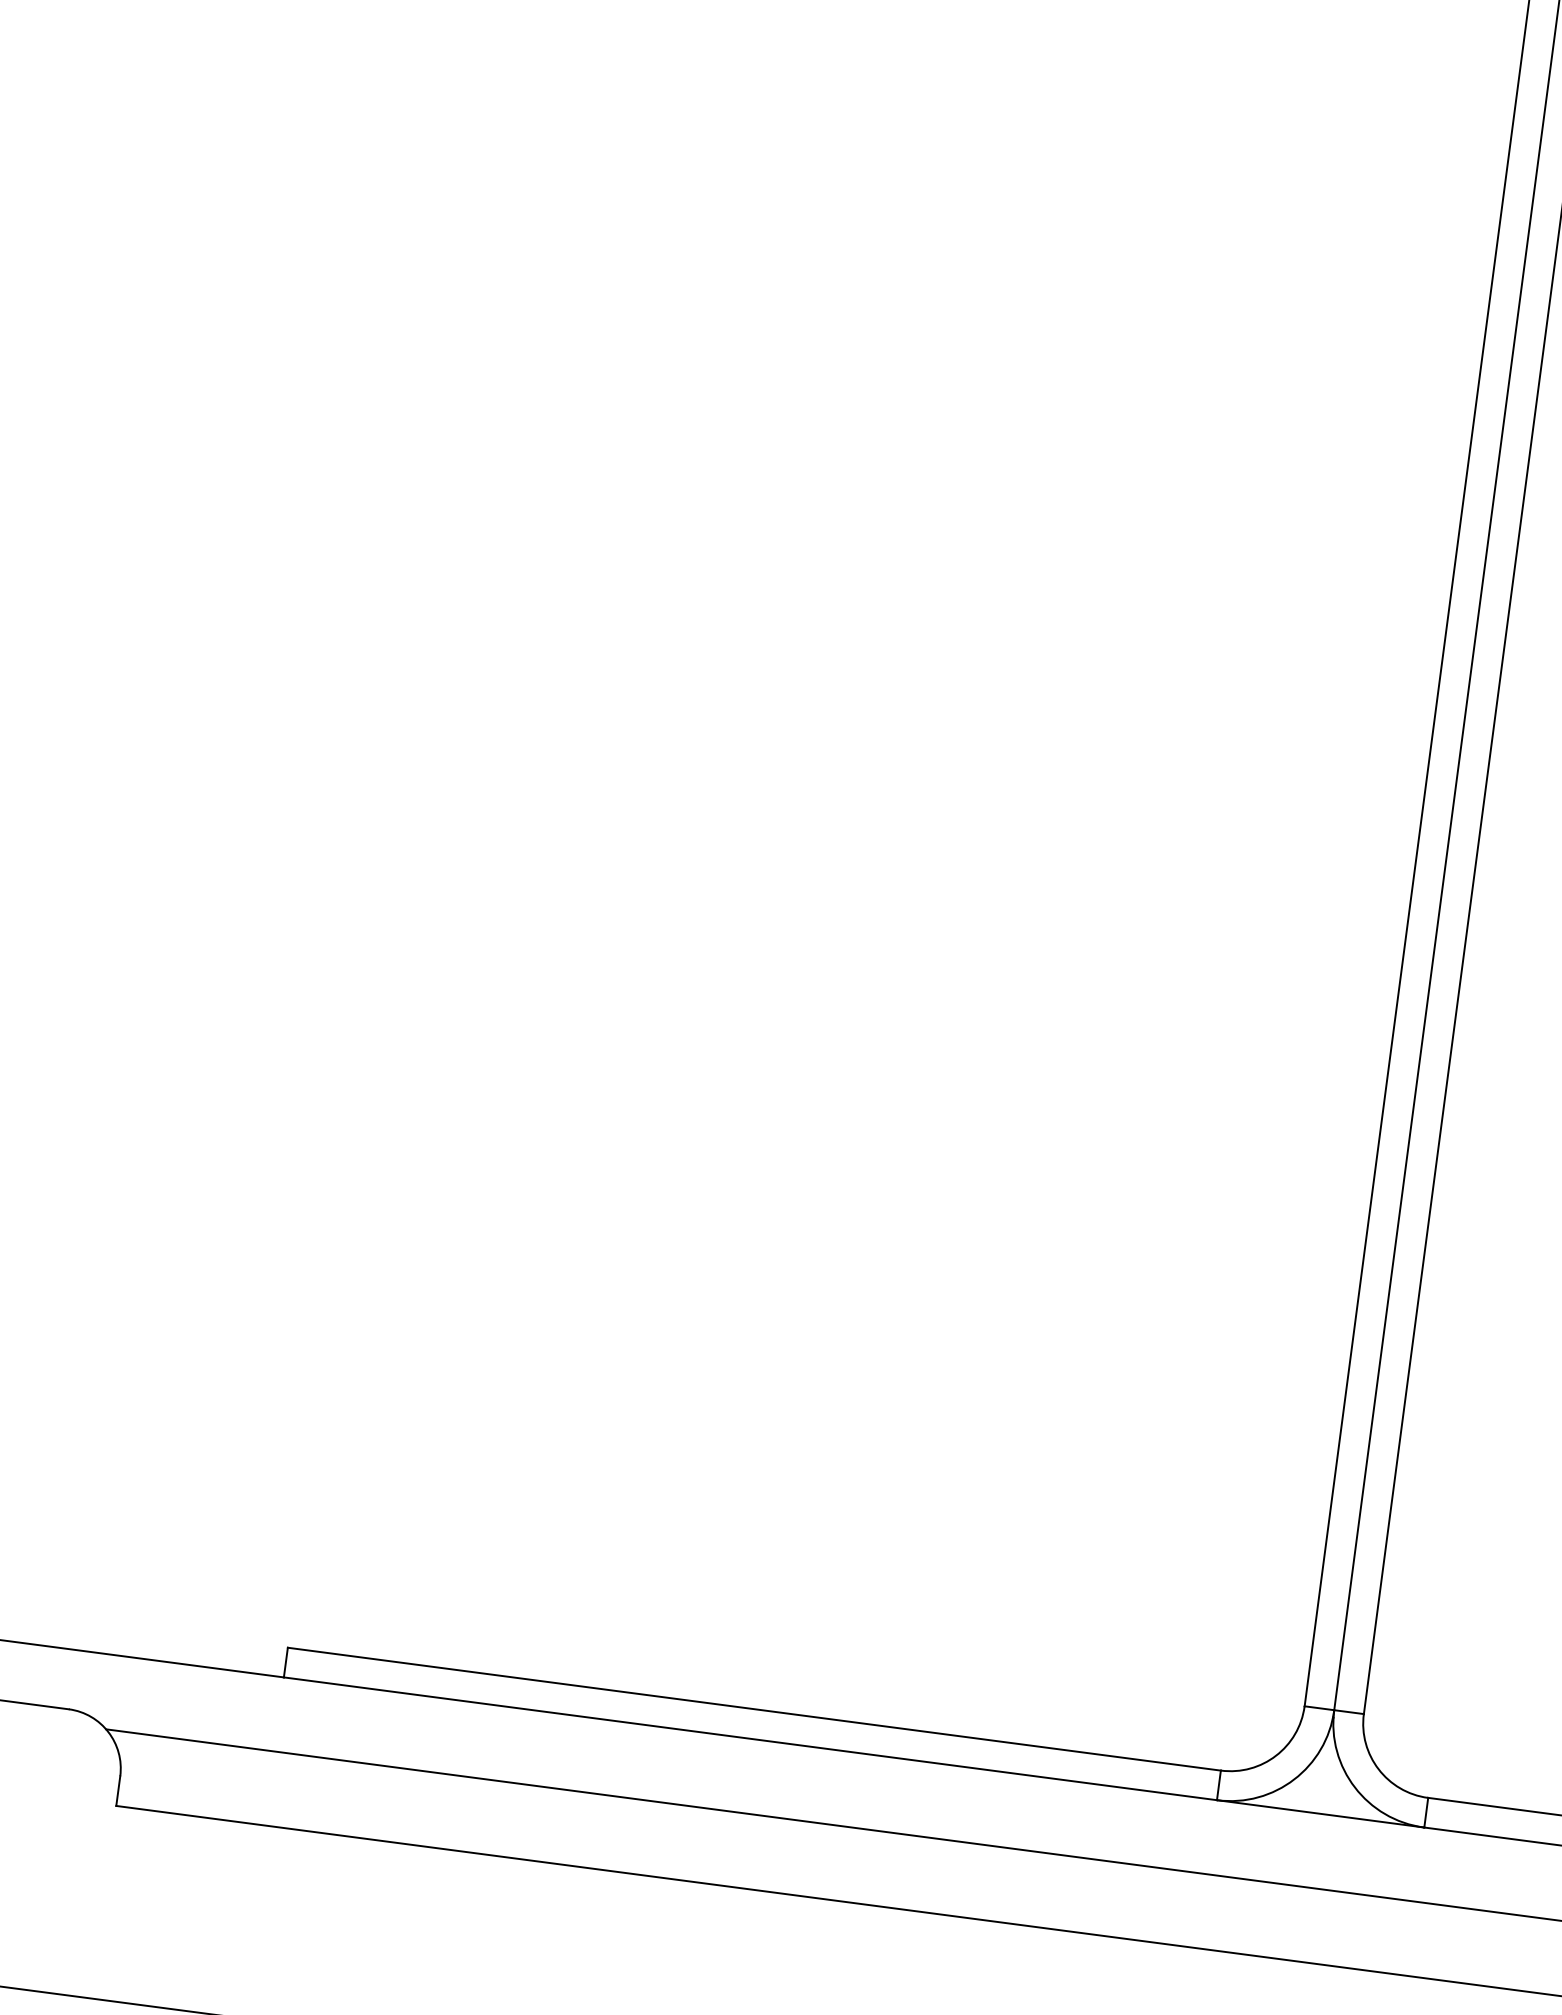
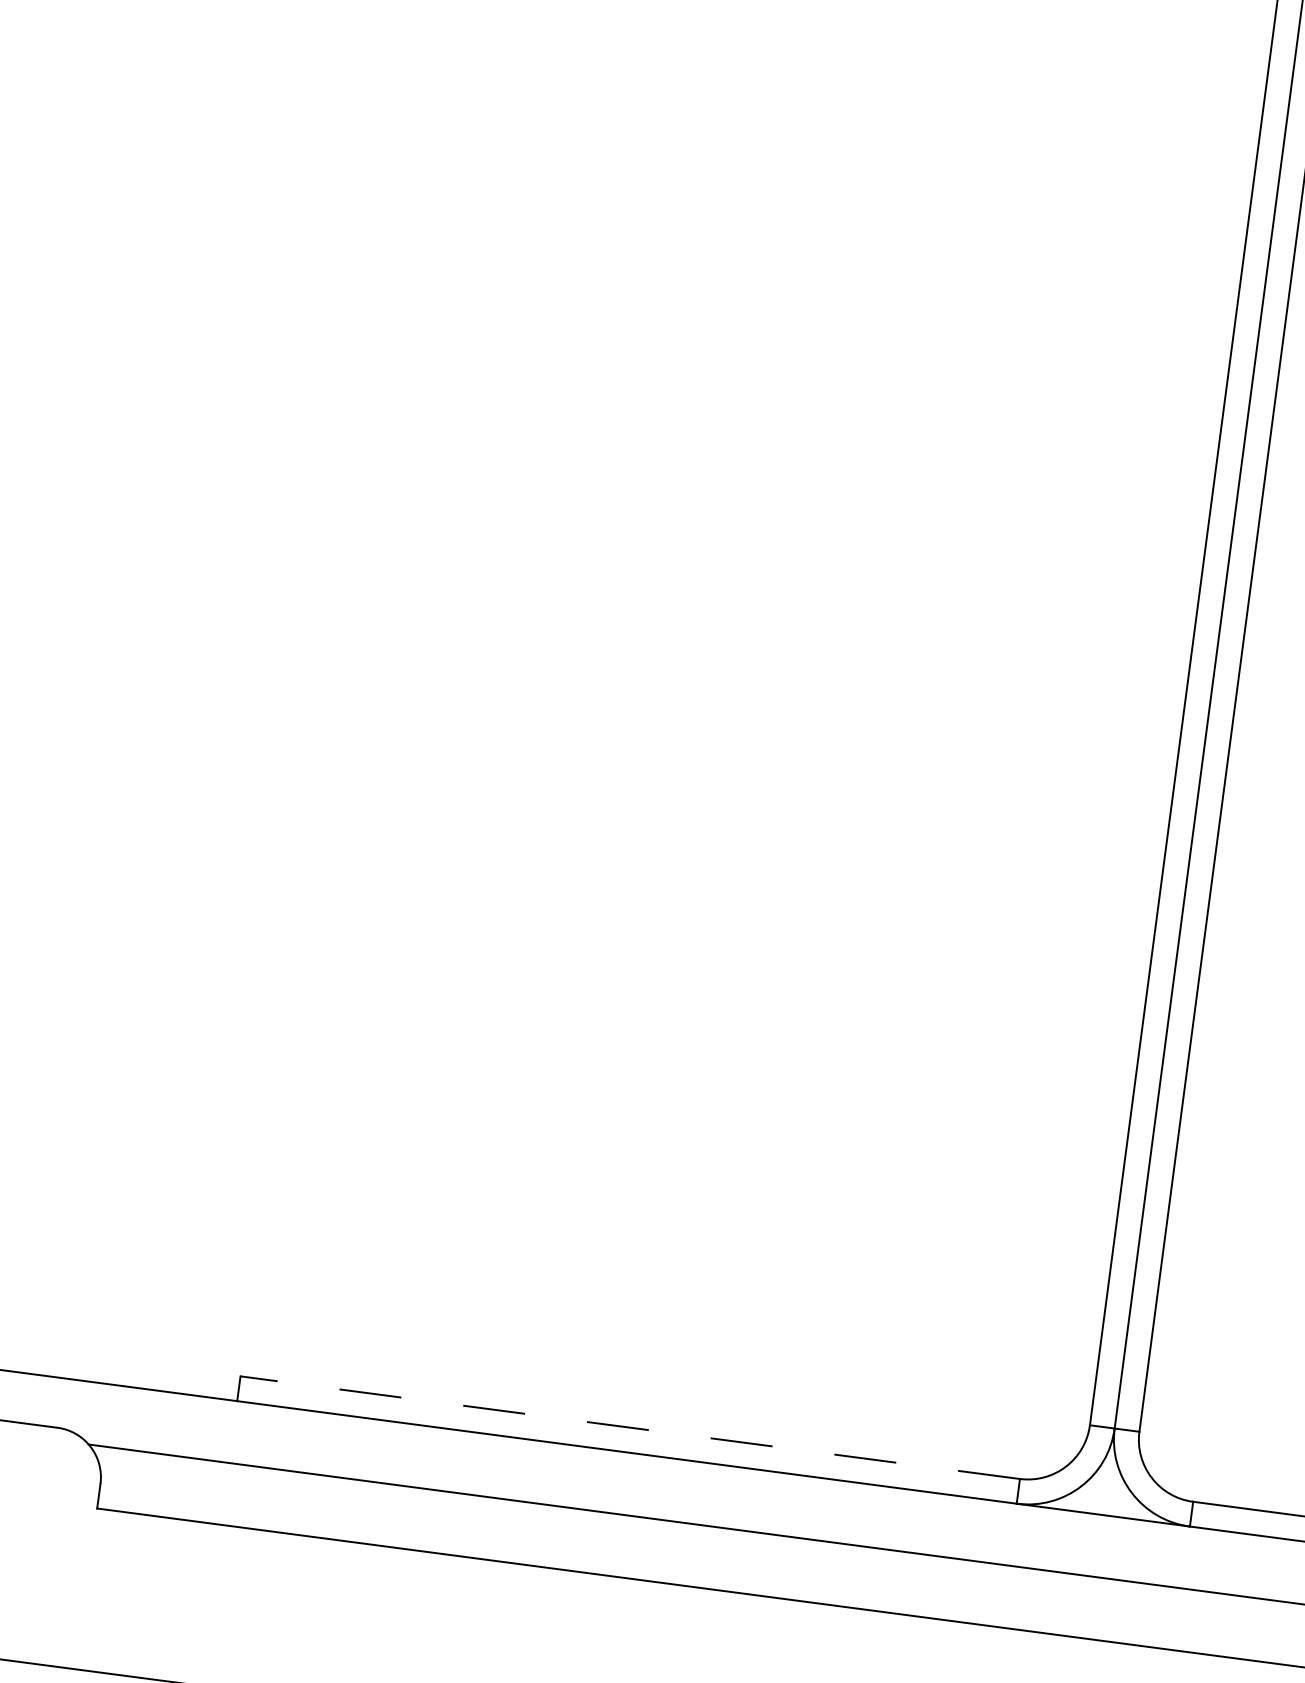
line: (754, 1709) -> (630, 1427), solid -> dashed

